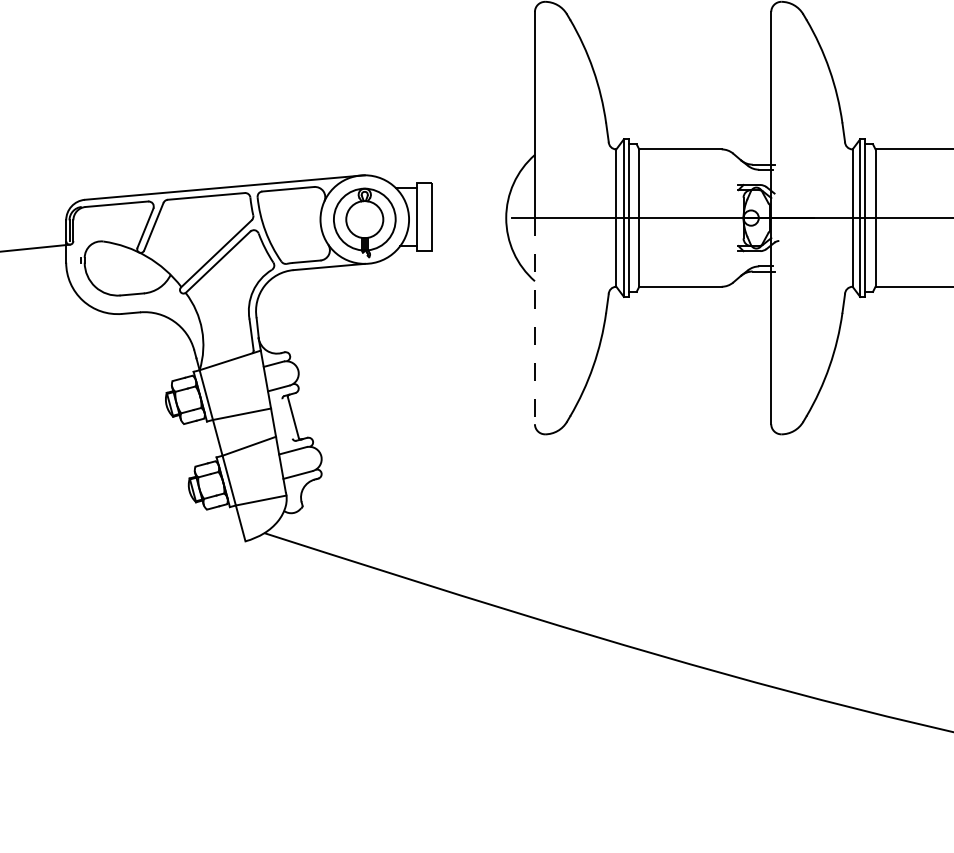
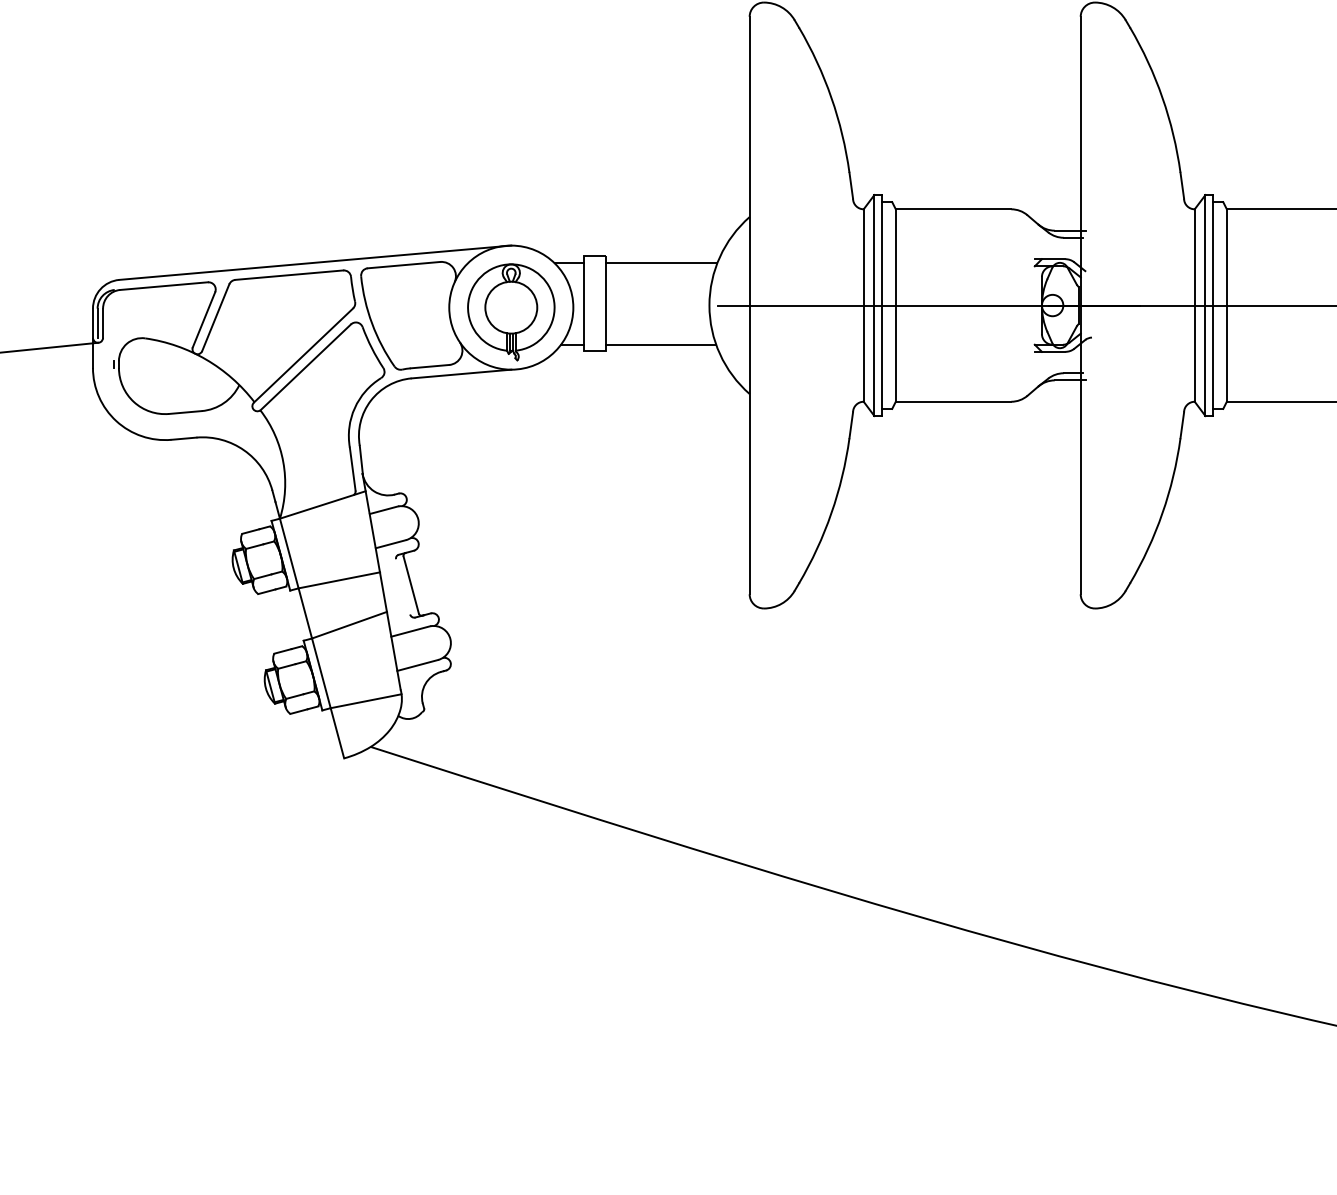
line: (472, 188) -> (661, 263), added
line: (472, 246) -> (661, 345), added
line: (534, 321) -> (749, 450), dashed -> solid

